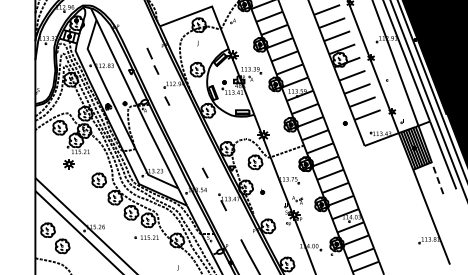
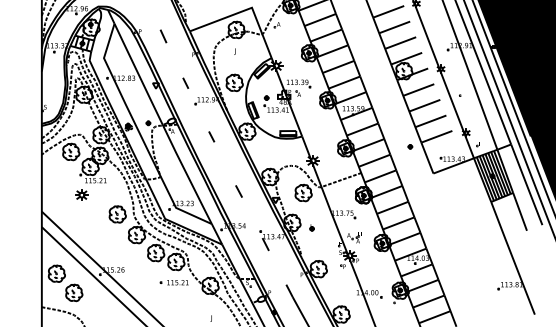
line: (149, 53) -> (163, 36), moved
line: (167, 100) -> (212, 136), moved
line: (204, 172) -> (238, 190), moved
line: (437, 178) -> (519, 212), dashed -> solid

